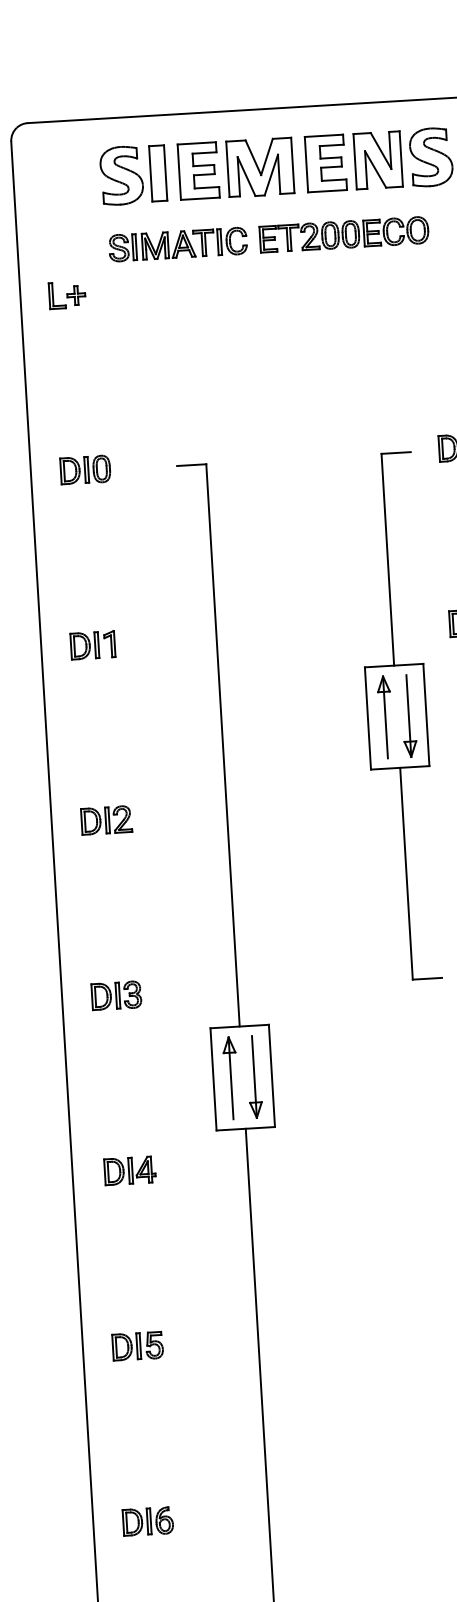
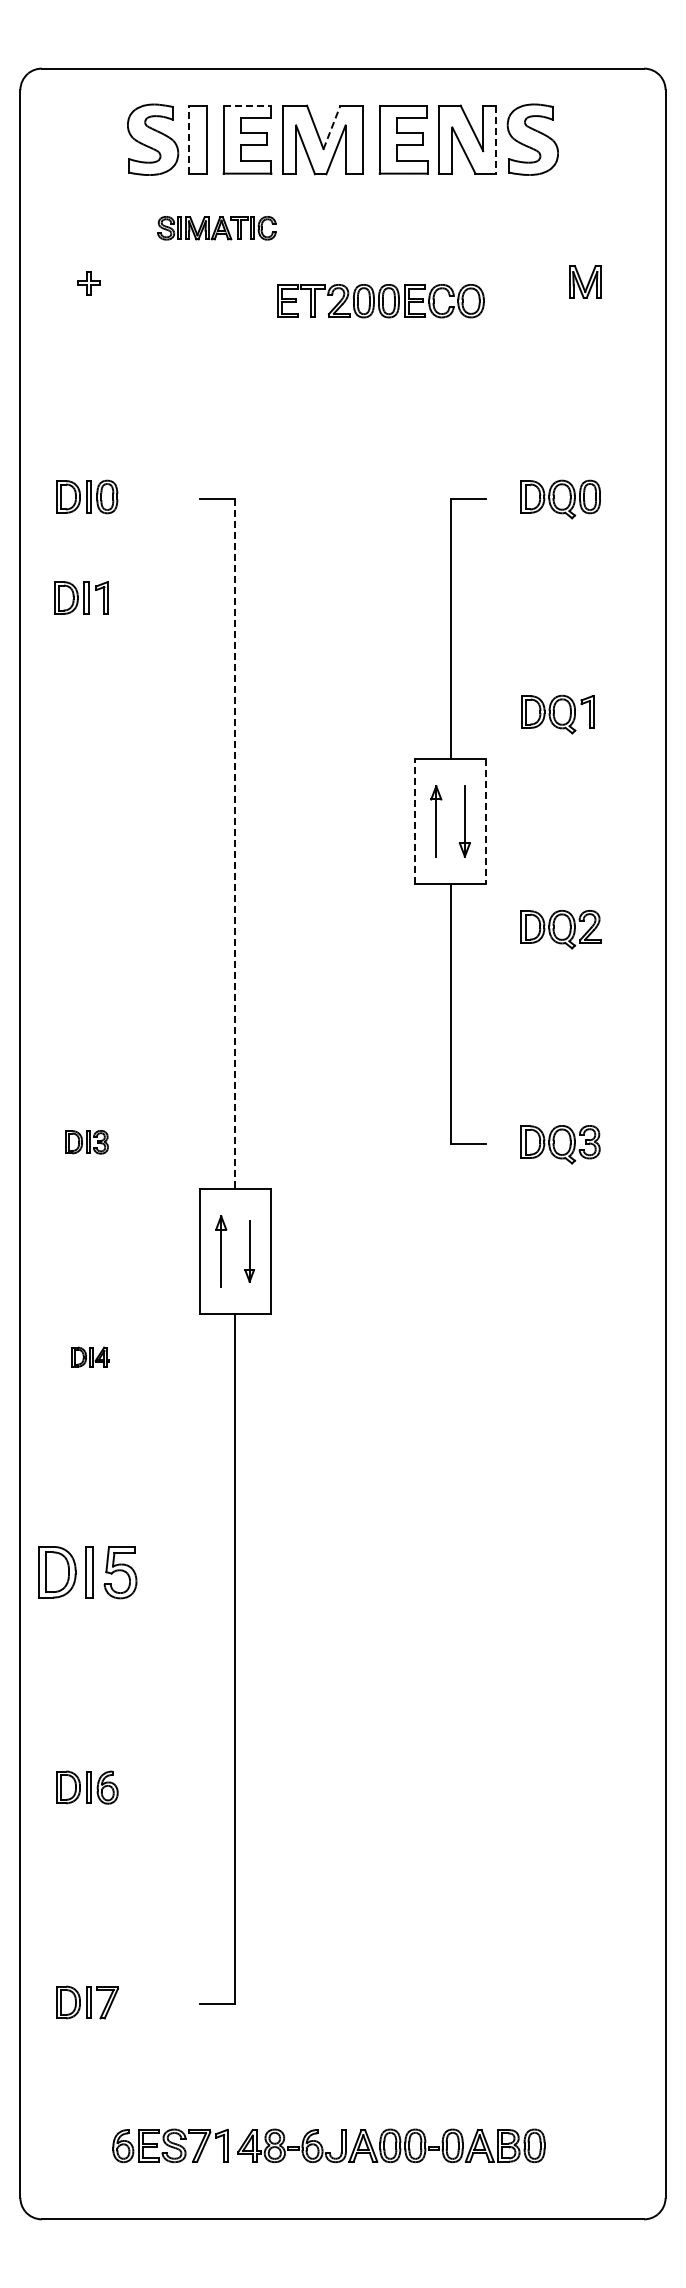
line: (197, 143) -> (247, 105), solid -> dashed
line: (267, 156) -> (332, 126), solid -> dashed
line: (401, 158) -> (496, 139), solid -> dashed
line: (150, 173) -> (188, 139), solid -> dashed
part: (344, 235) -> (380, 301), moved
part: (177, 244) -> (216, 228), size x0.7
part: (57, 295) -> (65, 281), removed
part: (92, 644) -> (81, 597), moved
line: (426, 715) -> (486, 821), solid -> dashed
part: (408, 716) -> (464, 821), size x0.7
part: (385, 717) -> (436, 821), size x0.7
line: (367, 718) -> (414, 821), solid -> dashed
line: (223, 745) -> (235, 844), solid -> dashed
part: (106, 819) -> (87, 926), removed
part: (116, 996) -> (86, 1142), size x0.7
part: (254, 1076) -> (249, 1251), size x0.6
part: (231, 1078) -> (221, 1251), size x0.7
part: (129, 1170) -> (90, 1356), size x0.6
part: (137, 1346) -> (87, 1572), size x1.6

